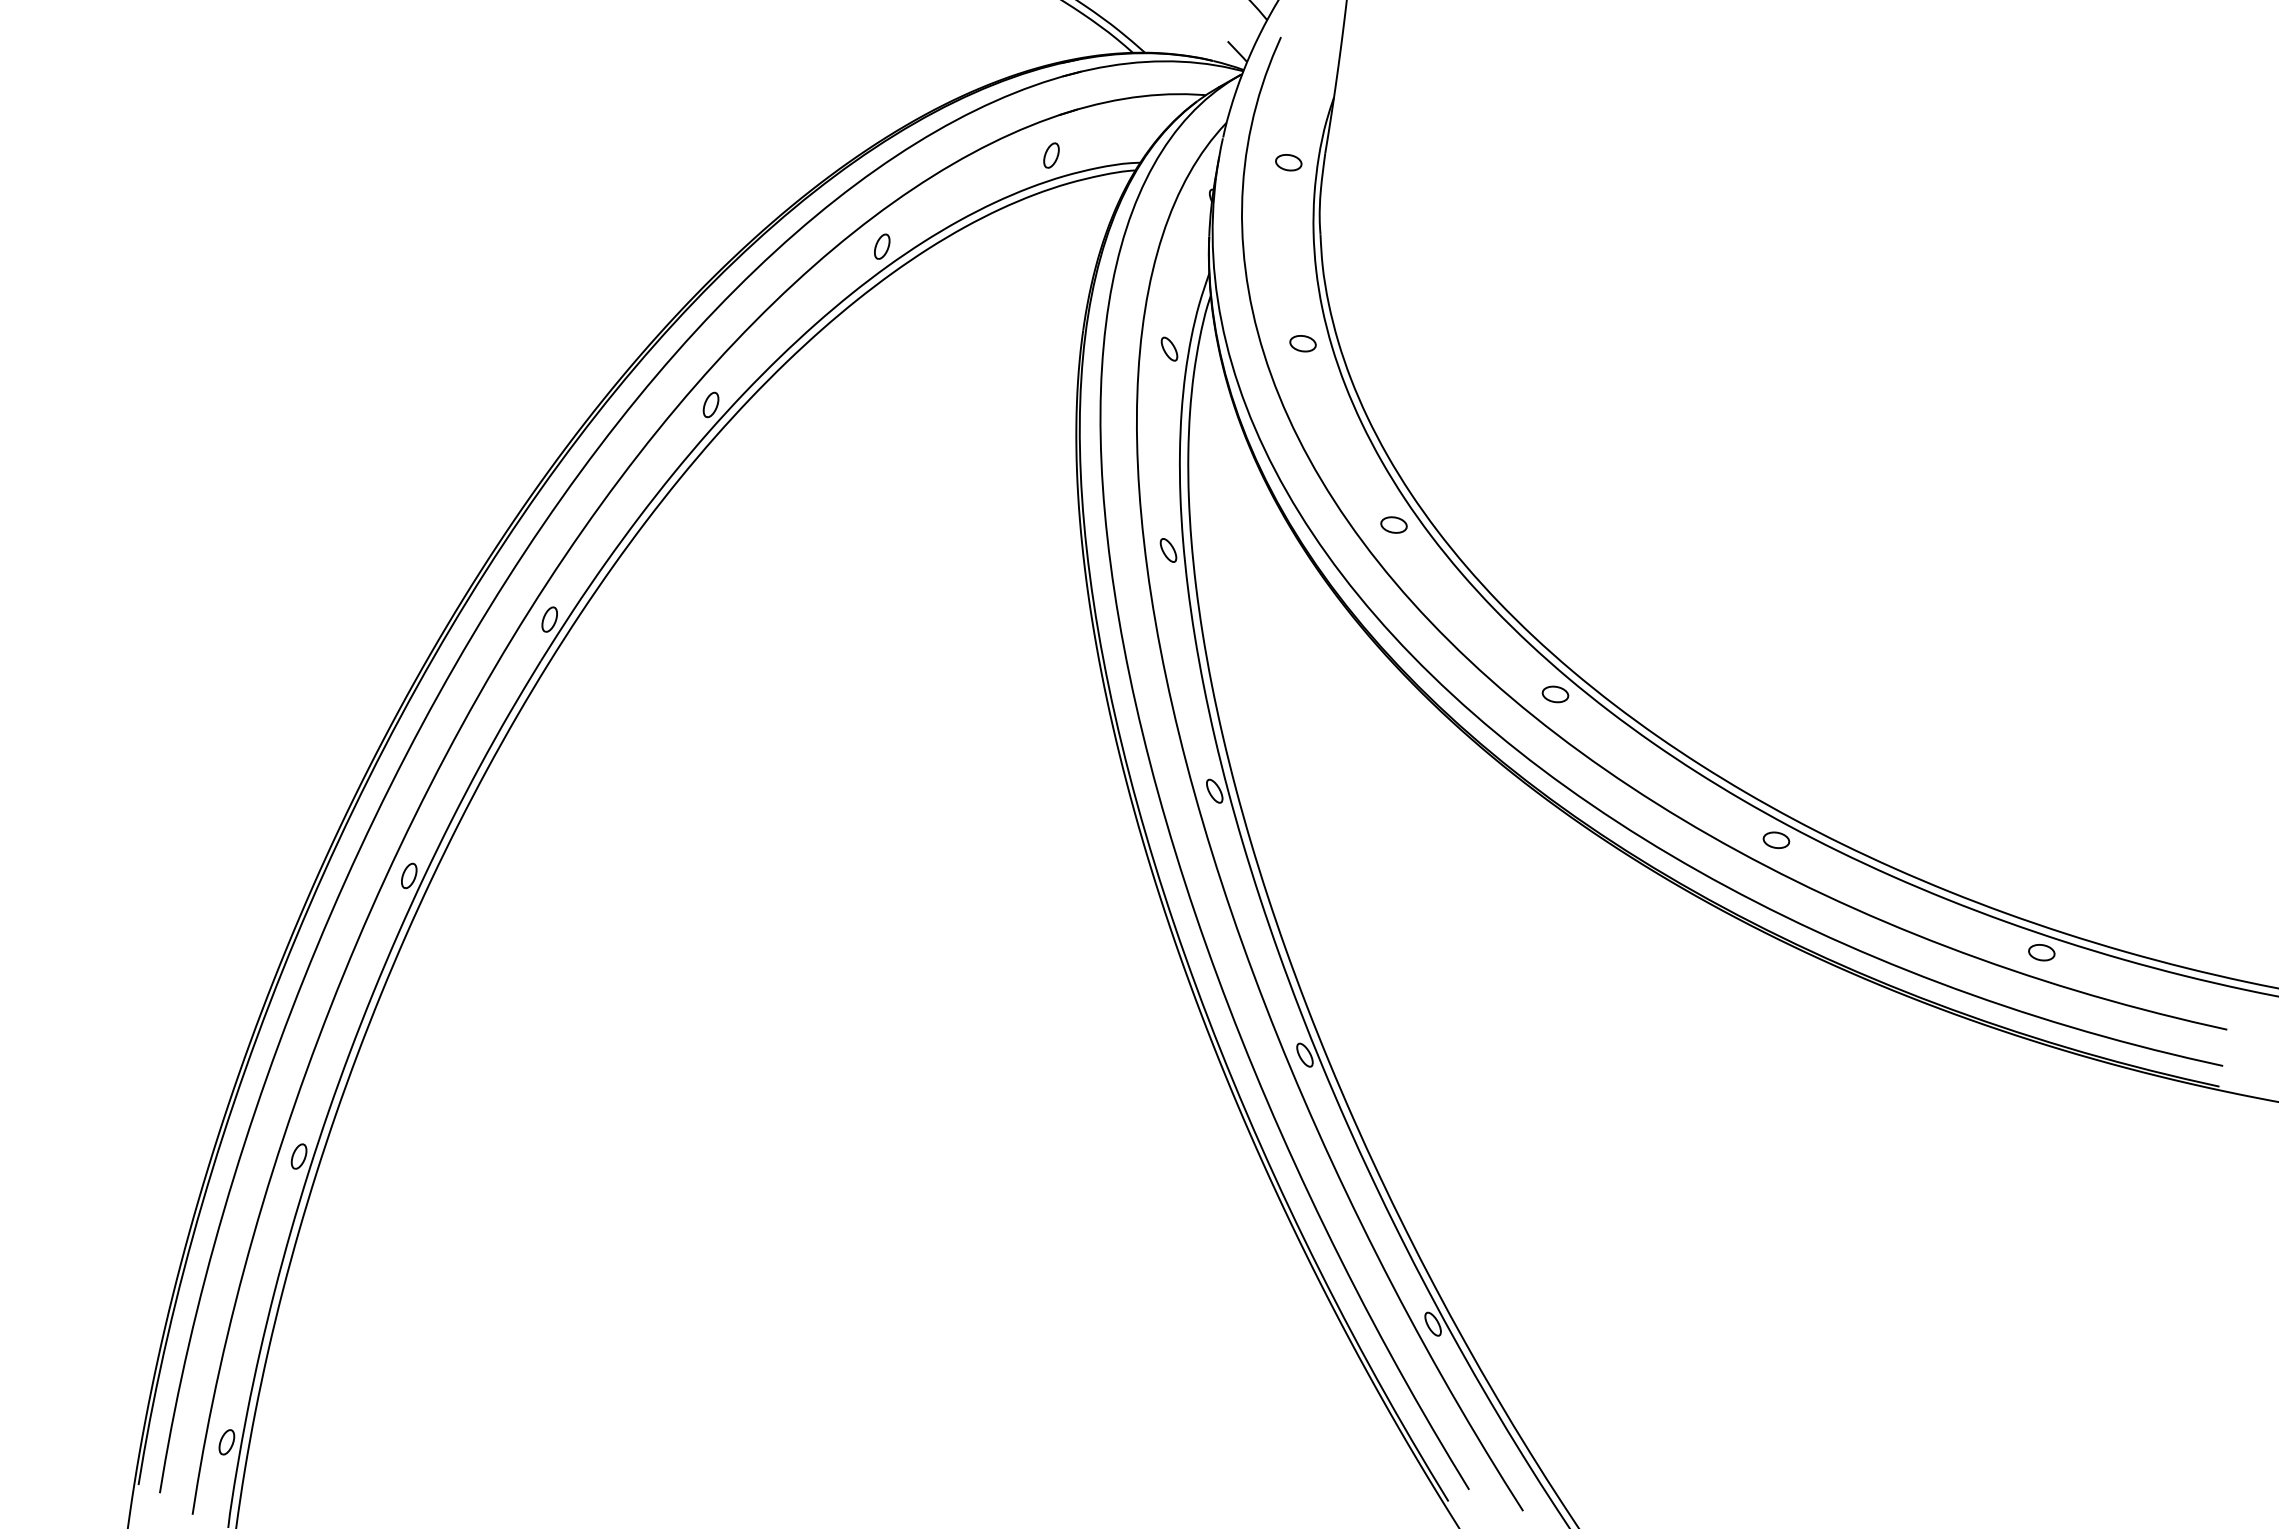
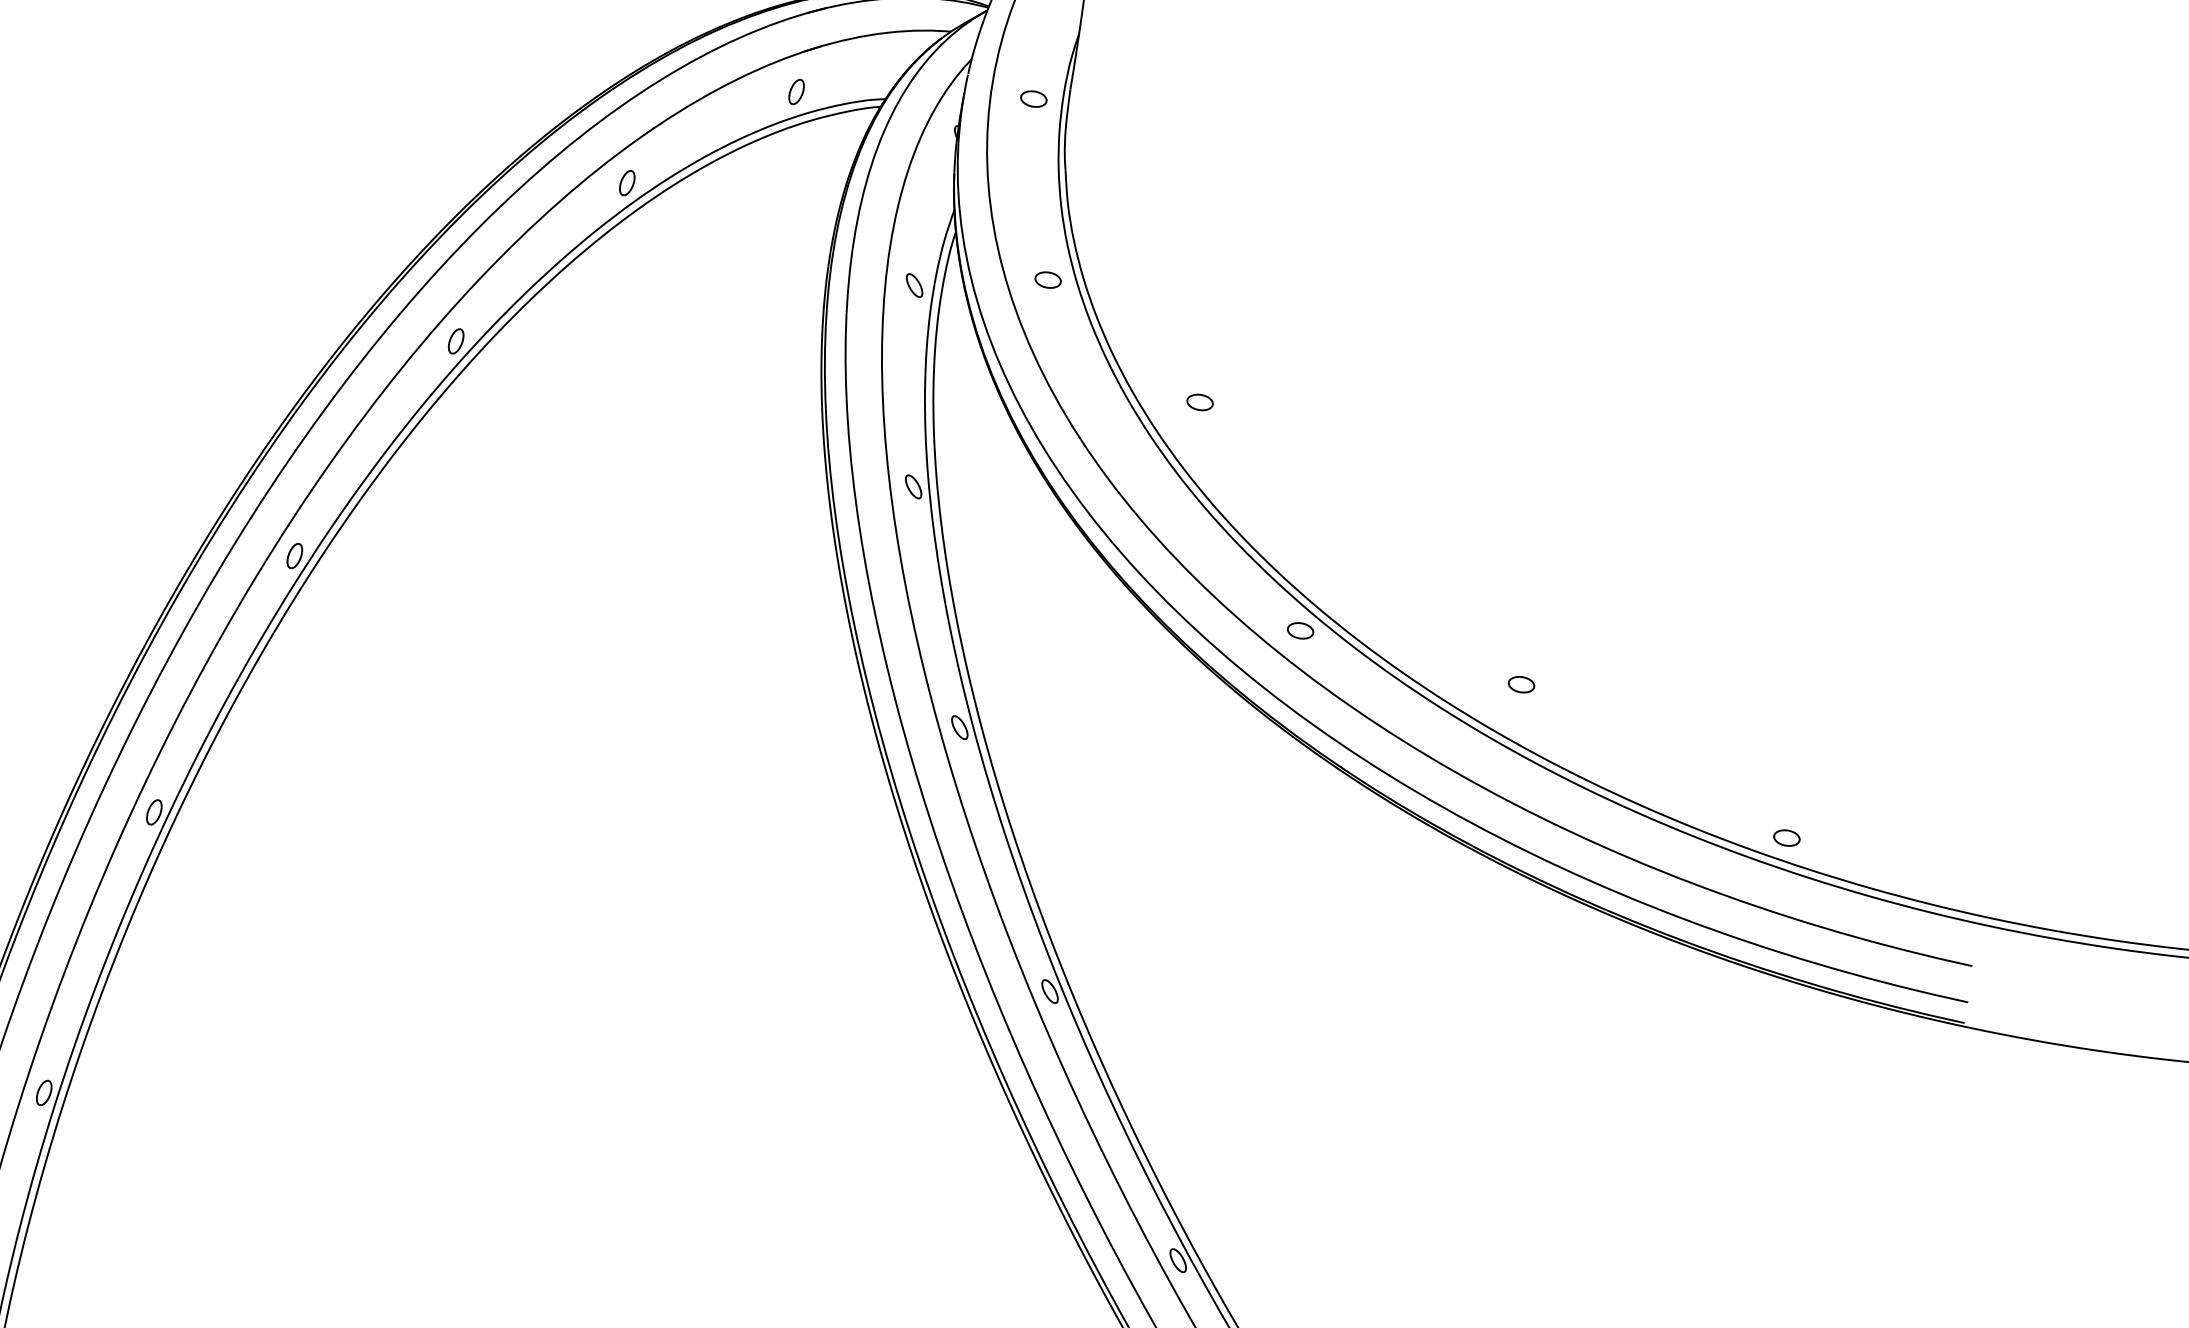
part: (1393, 524) -> (1199, 401), moved
part: (1776, 839) -> (1521, 683), moved
part: (2041, 952) -> (1786, 837), moved

